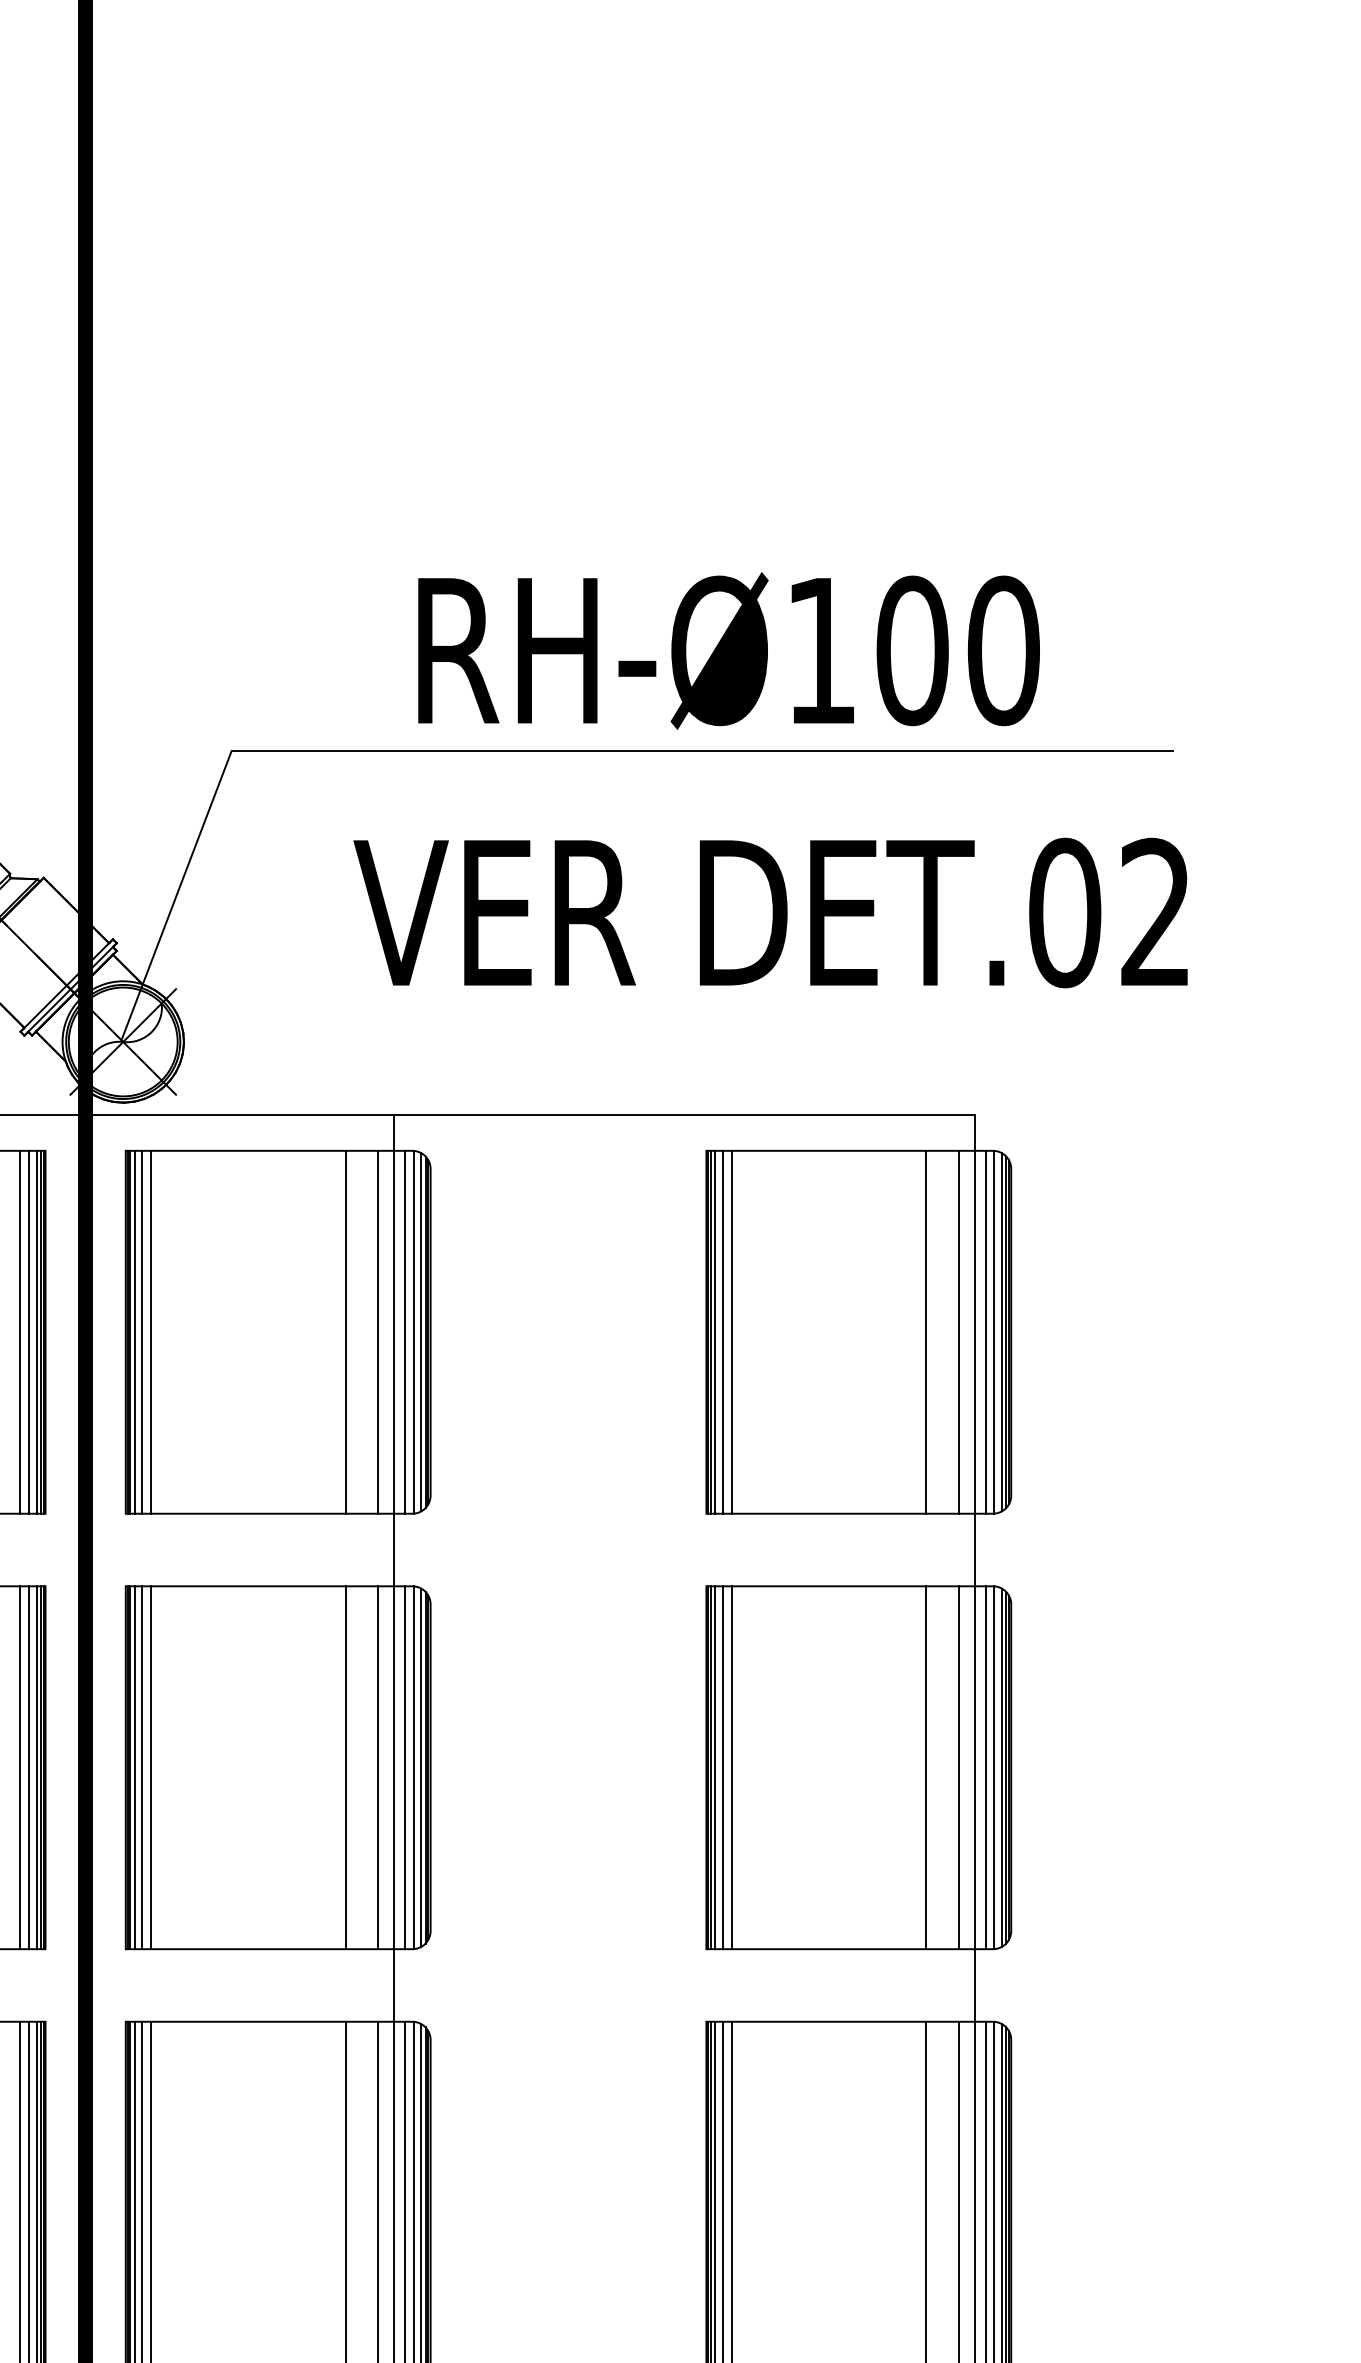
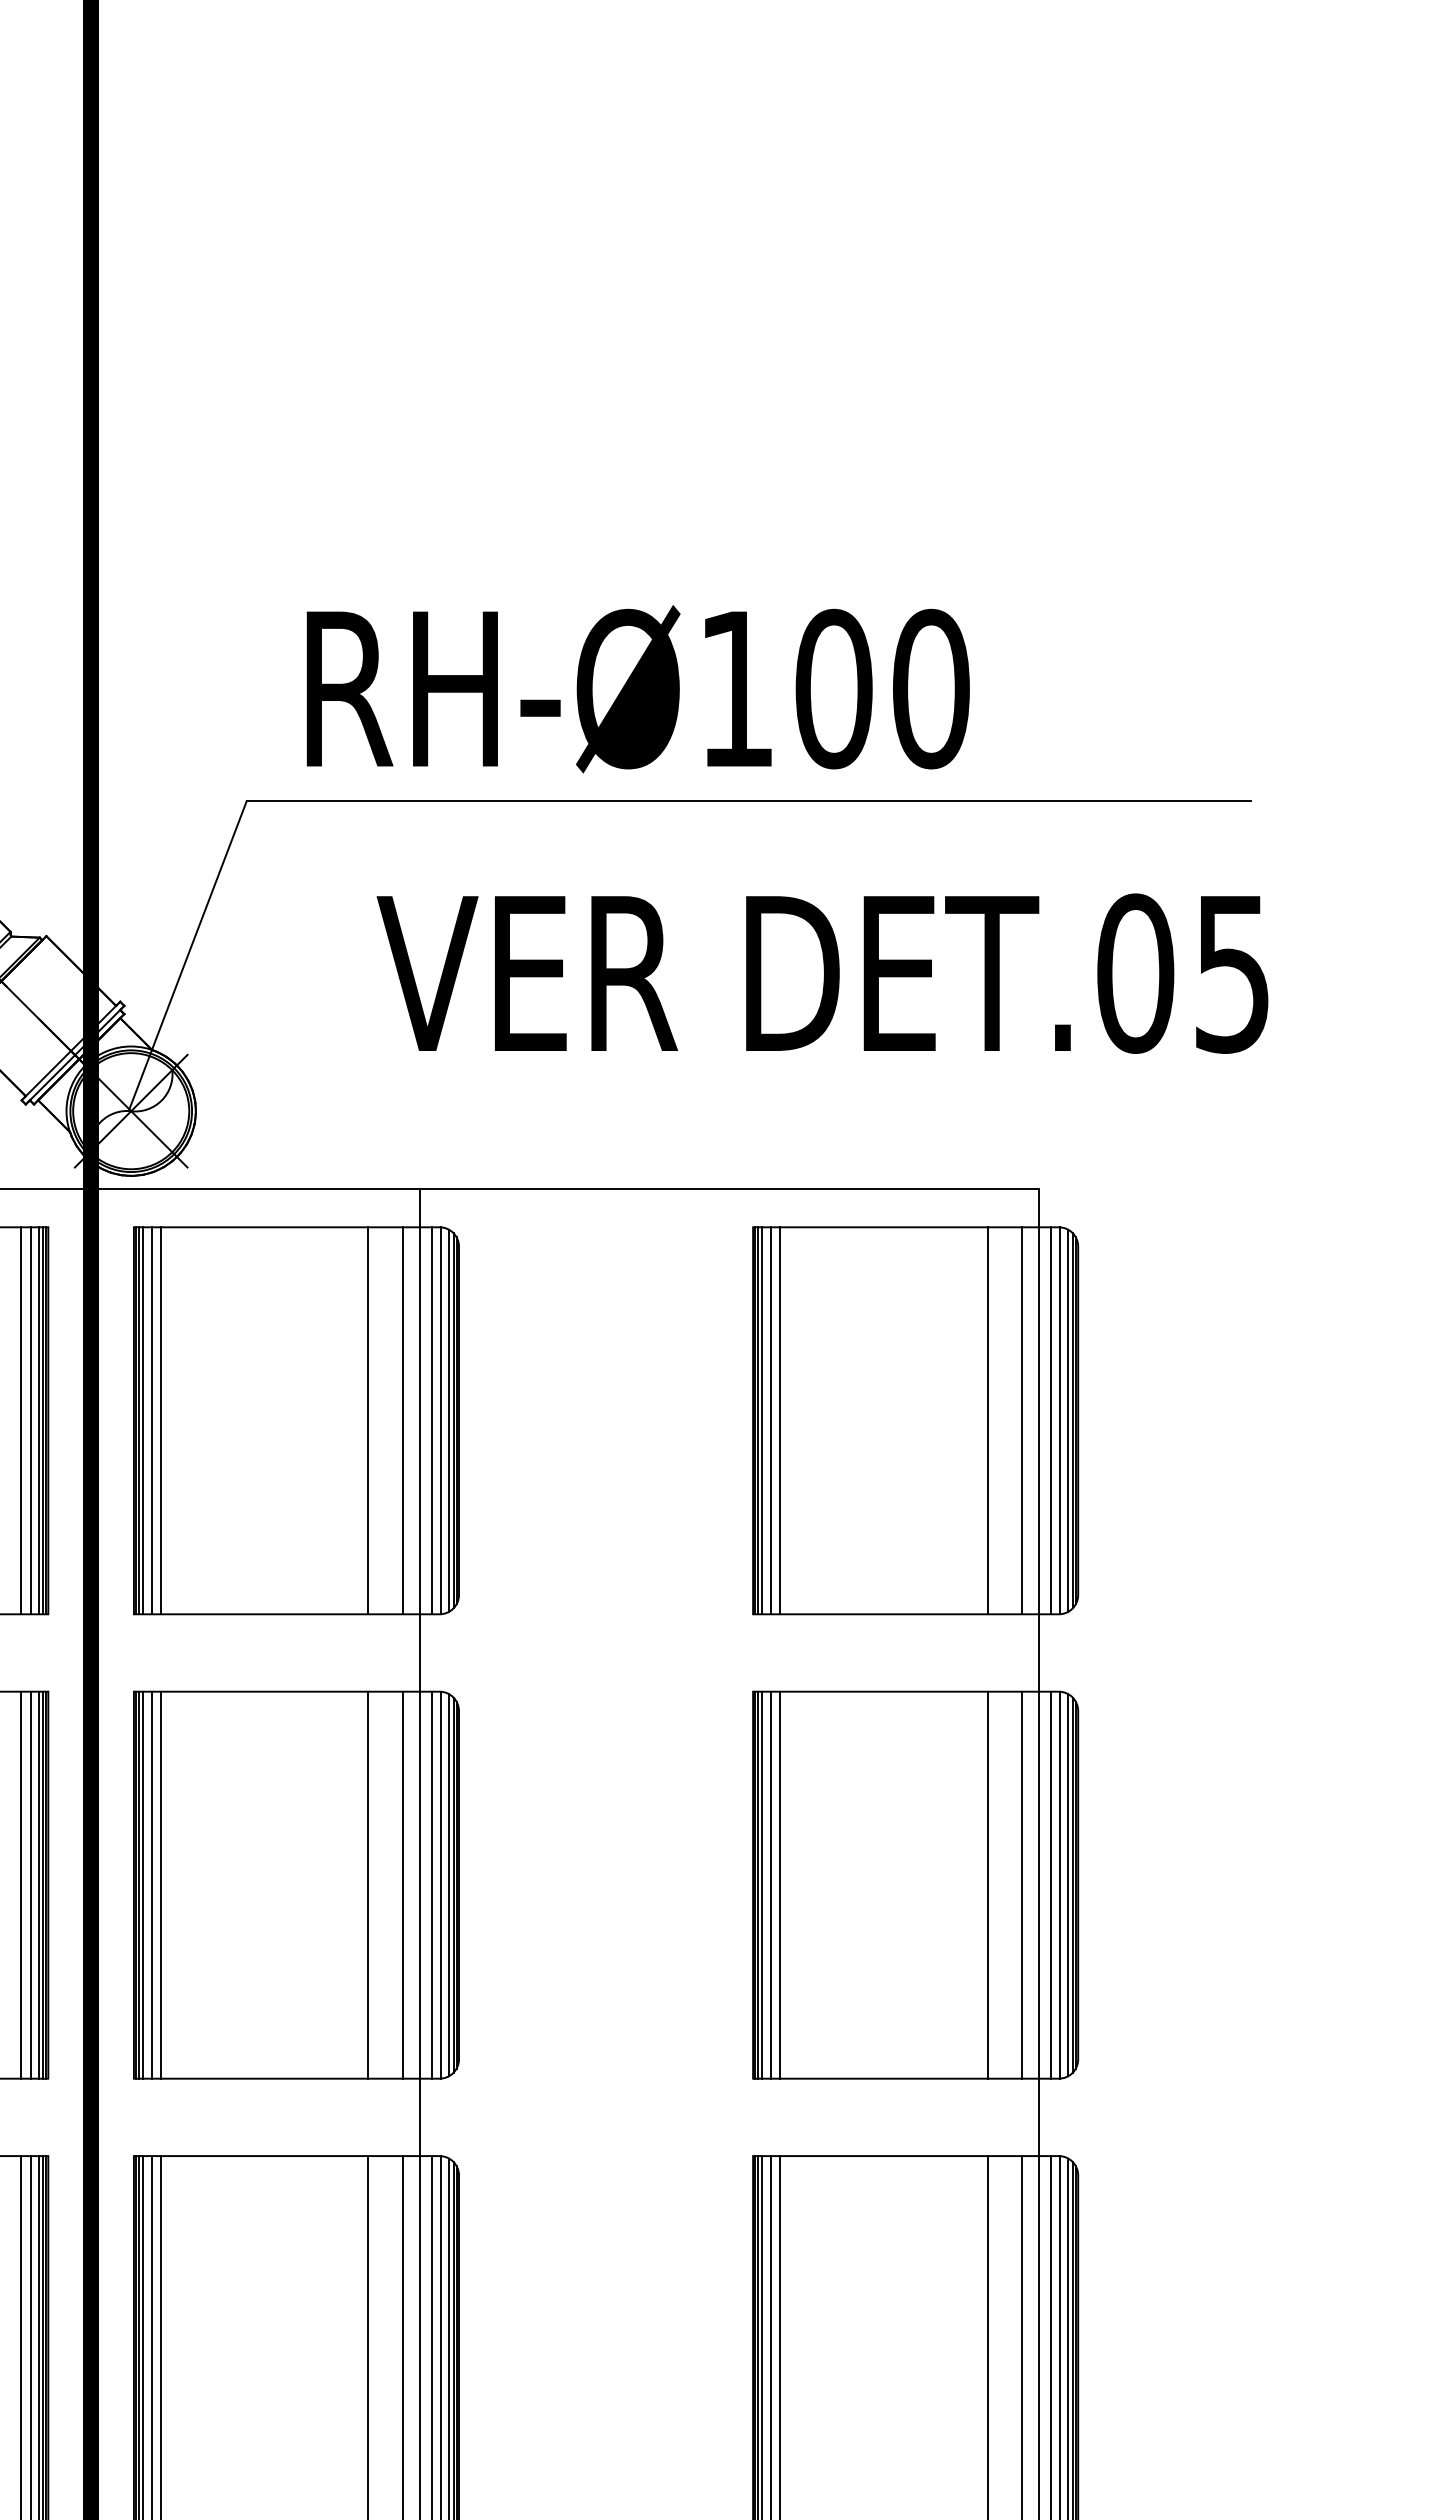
text: (728, 651) -> (637, 689), moved
text: (1154, 912) -> (1231, 973), DET.02 -> DET.05

